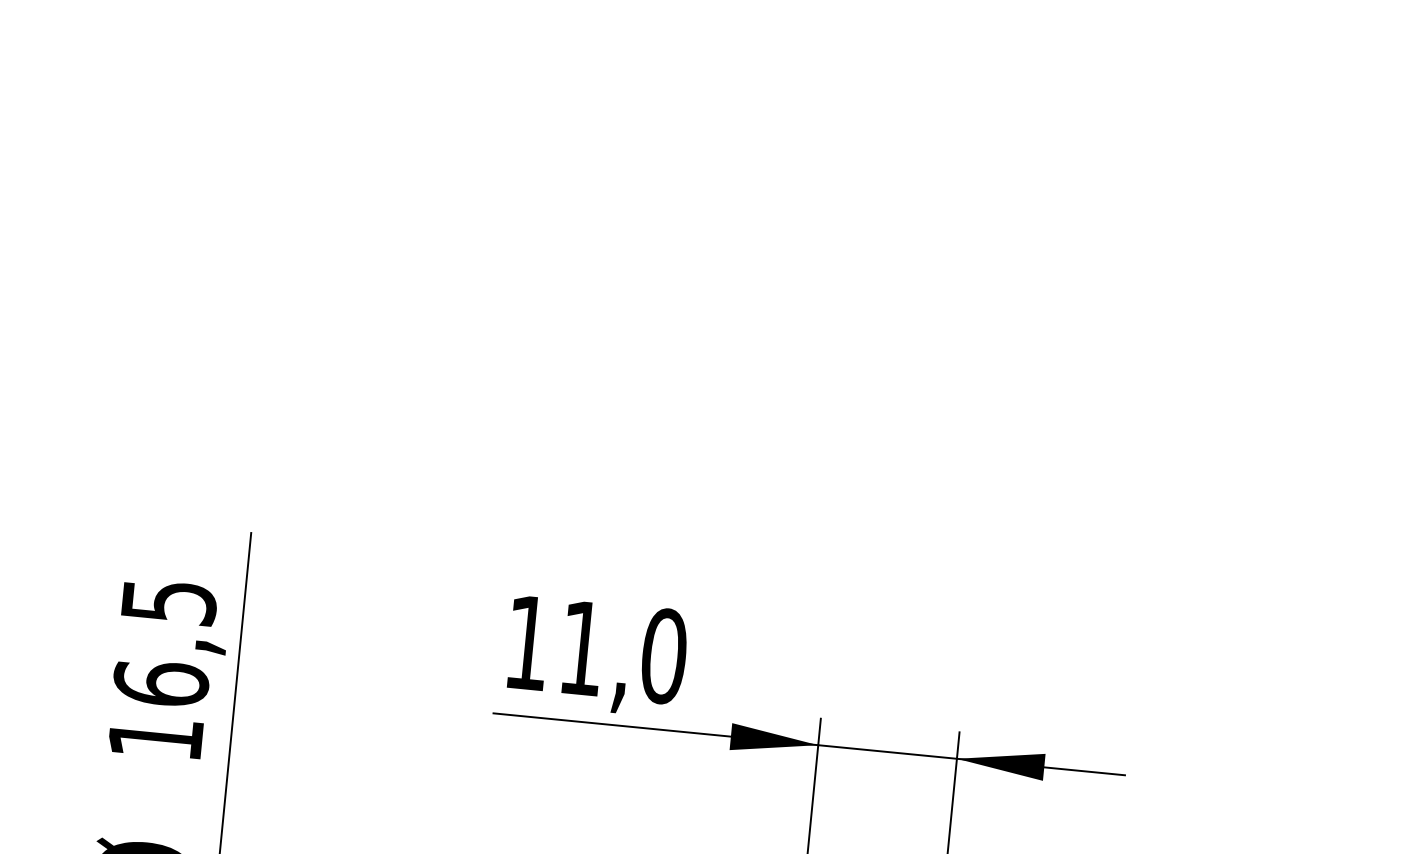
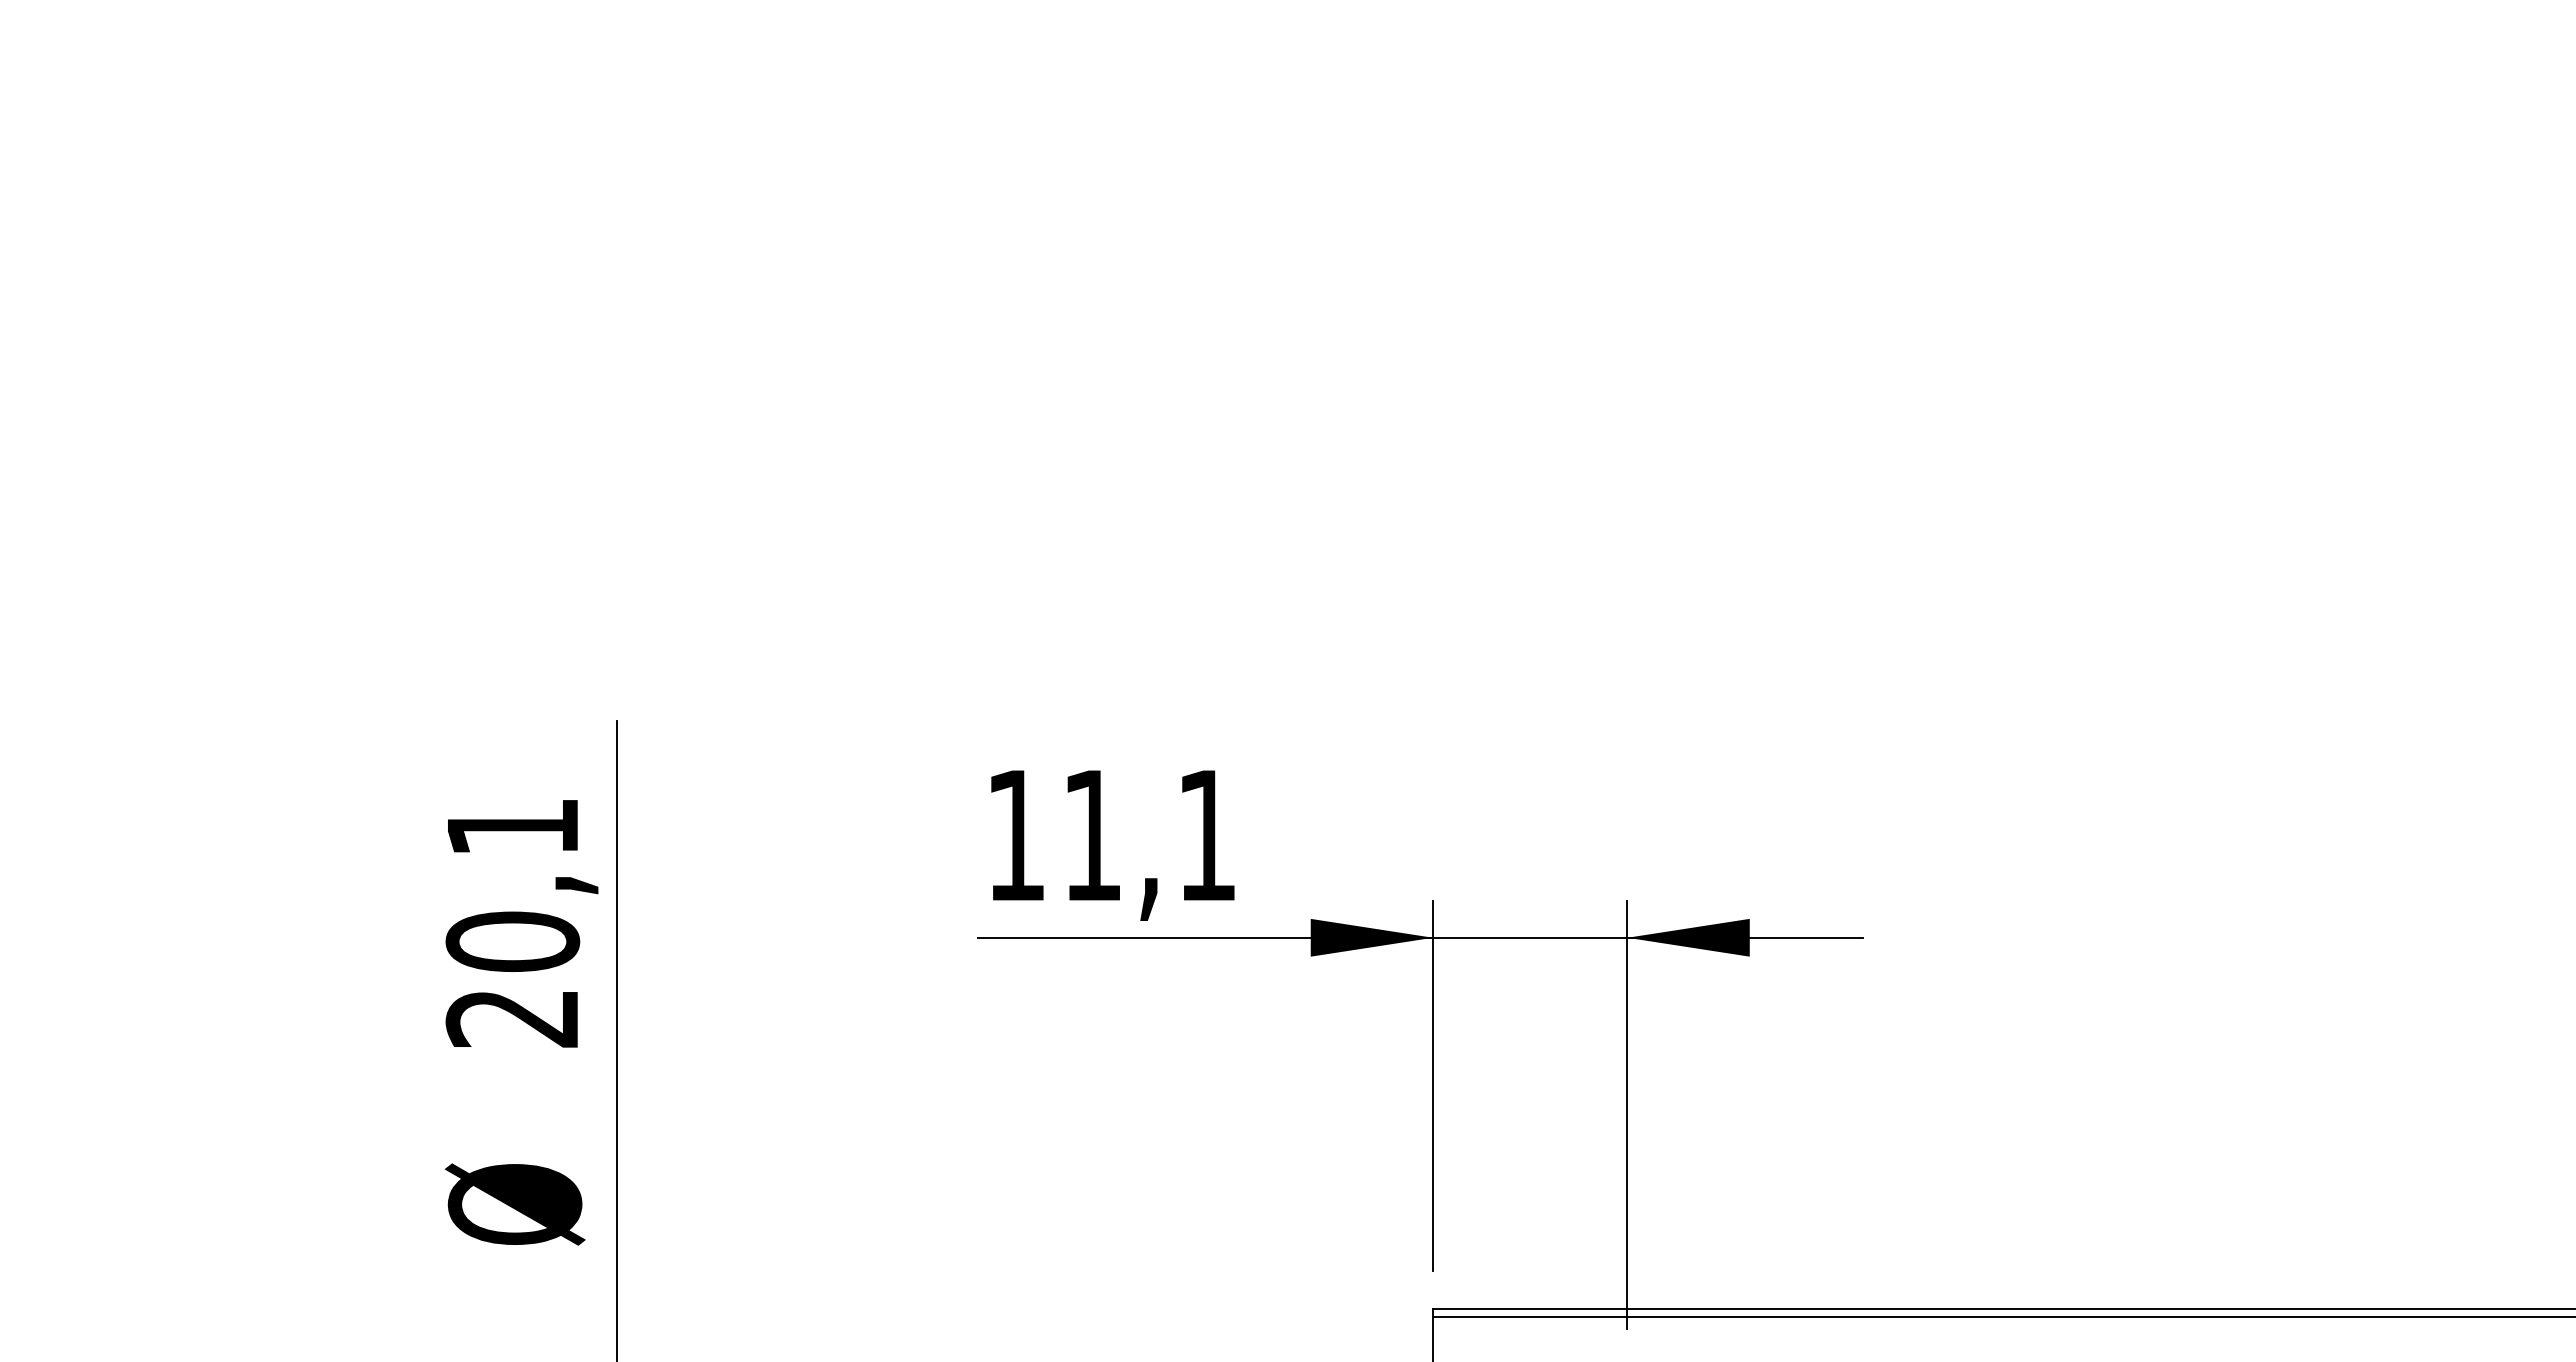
text: (664, 656) -> (1207, 835), 11,0 -> 11,1
text: (162, 670) -> (512, 923), 16,5 -> 20,1

